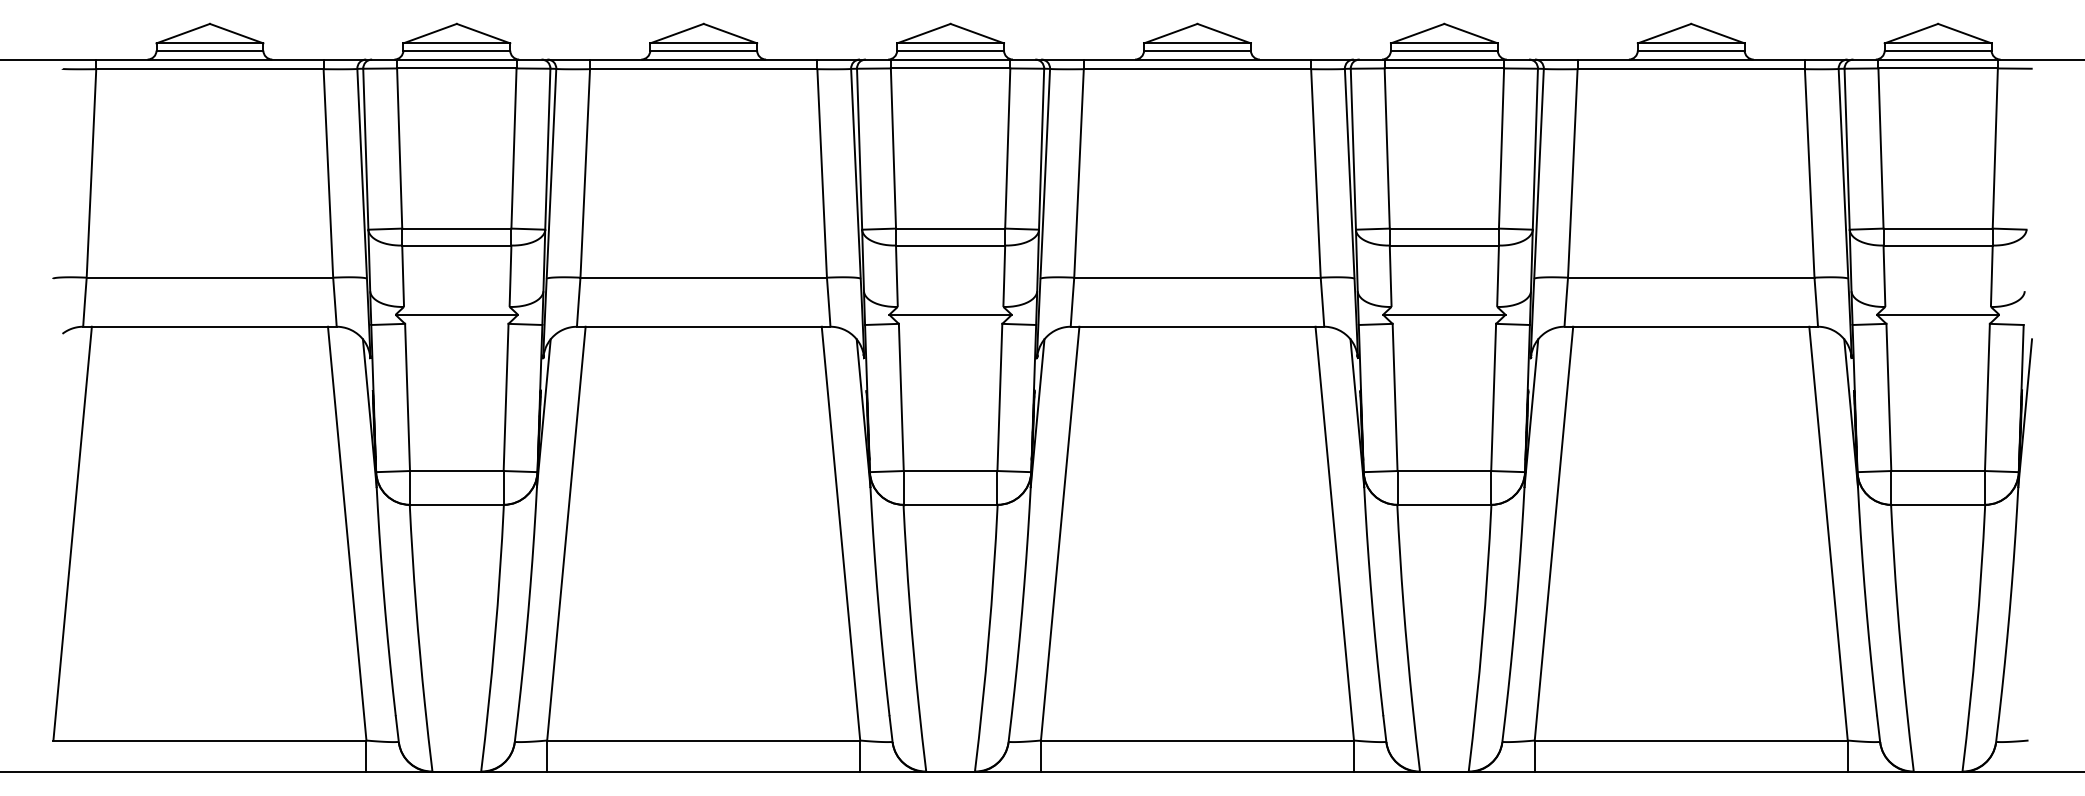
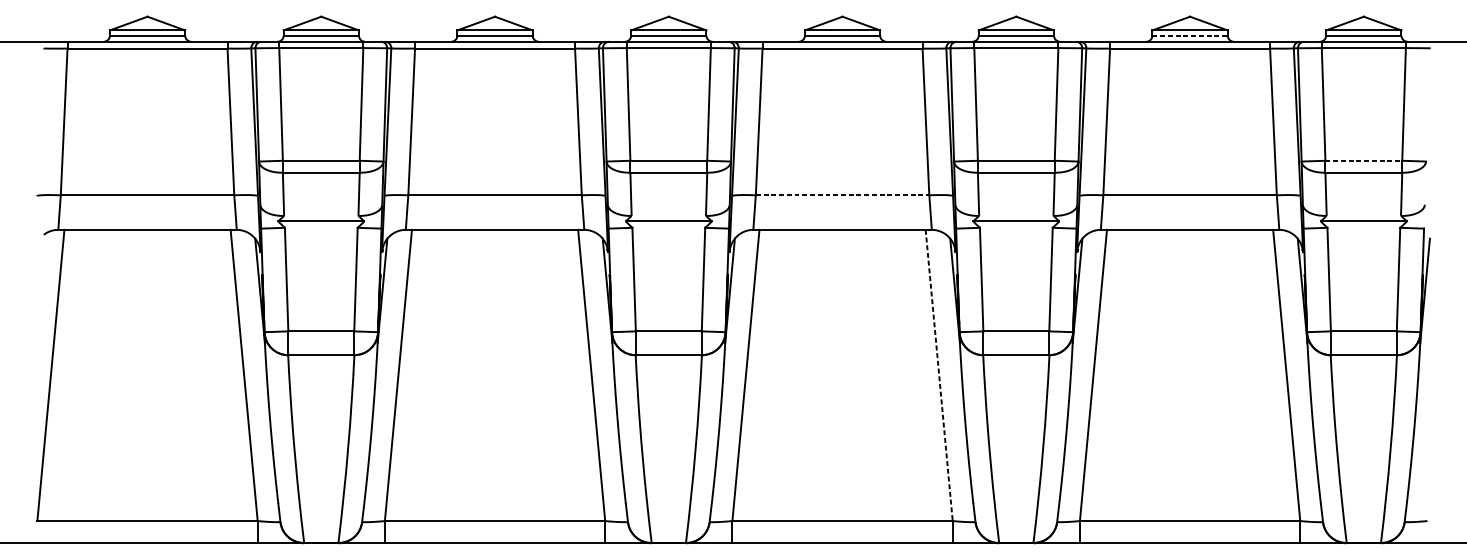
line: (1691, 50) -> (1190, 35), solid -> dashed
line: (1938, 228) -> (1364, 160), solid -> dashed
line: (1197, 277) -> (842, 195), solid -> dashed
line: (1334, 533) -> (939, 375), solid -> dashed

